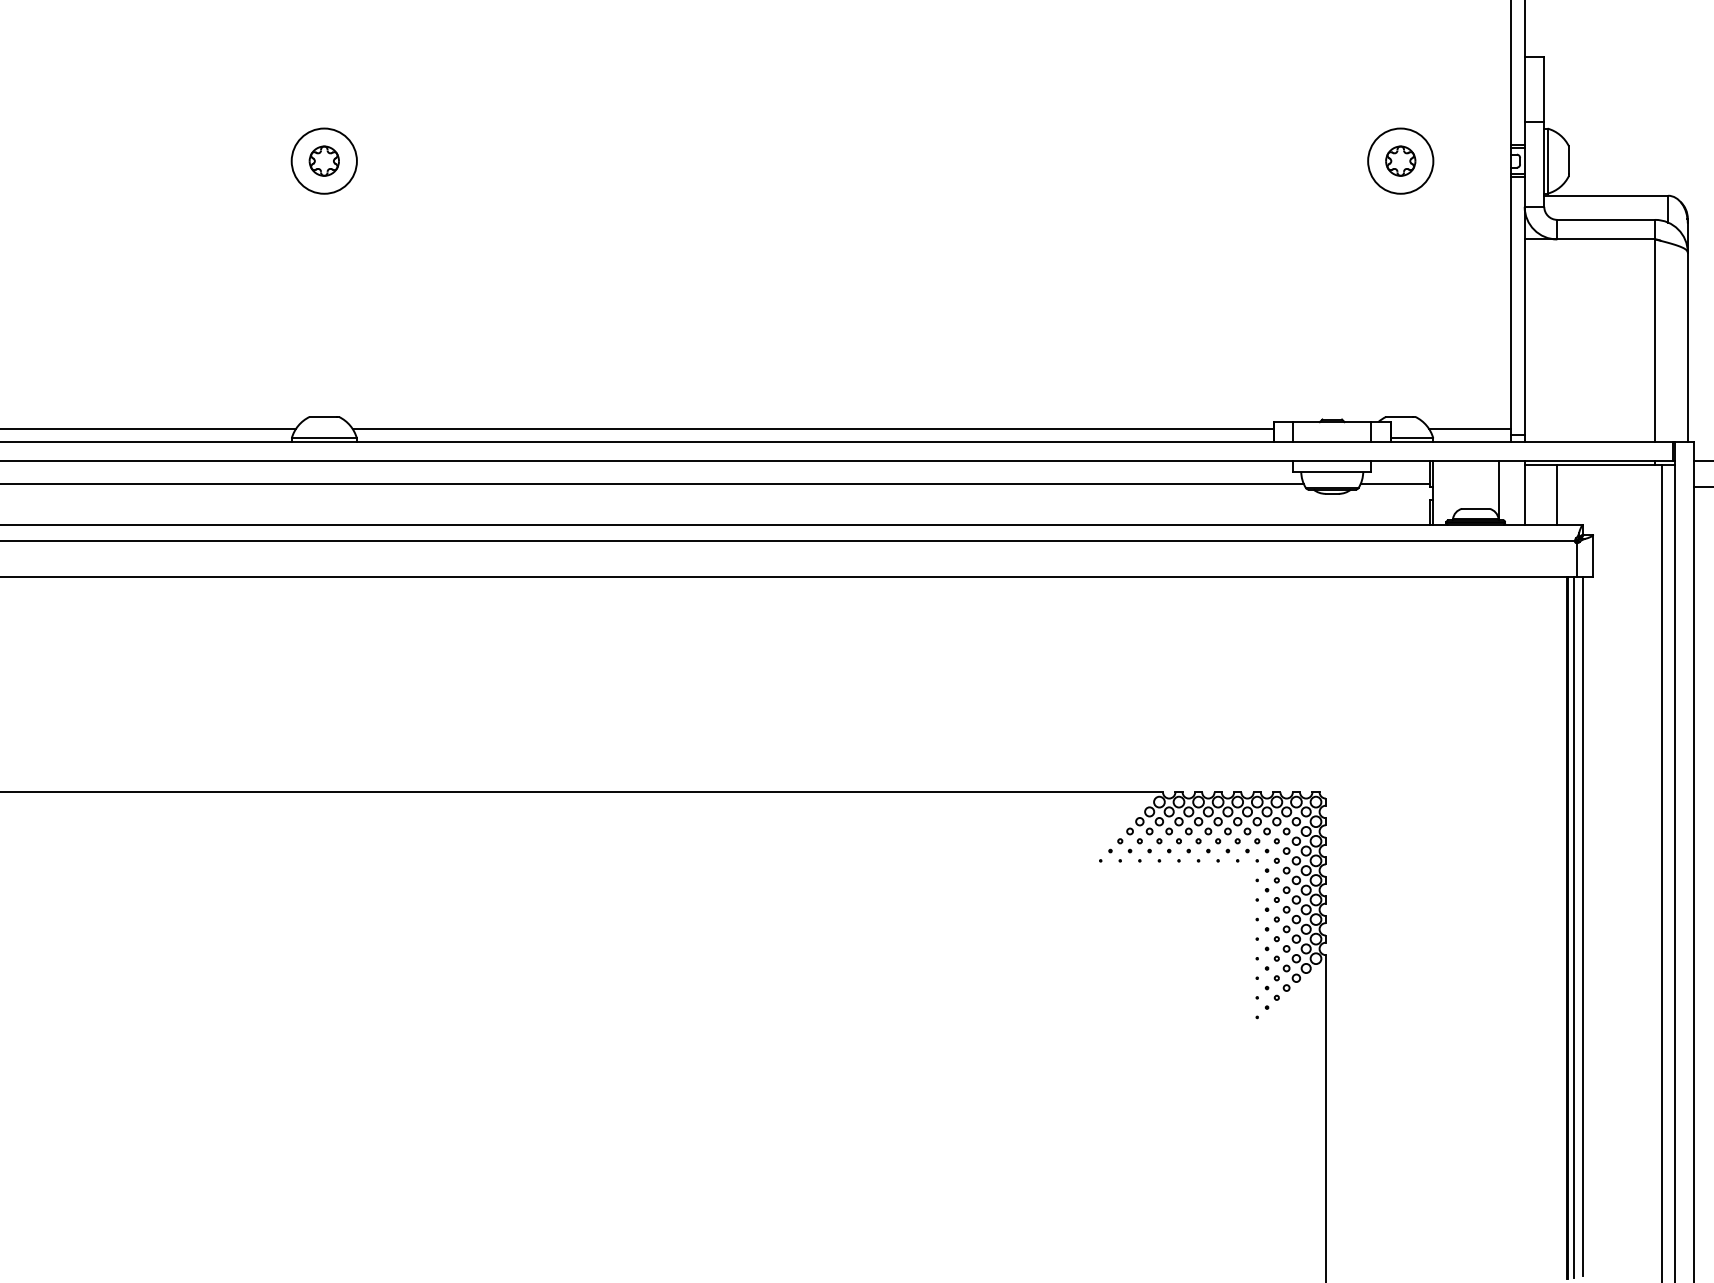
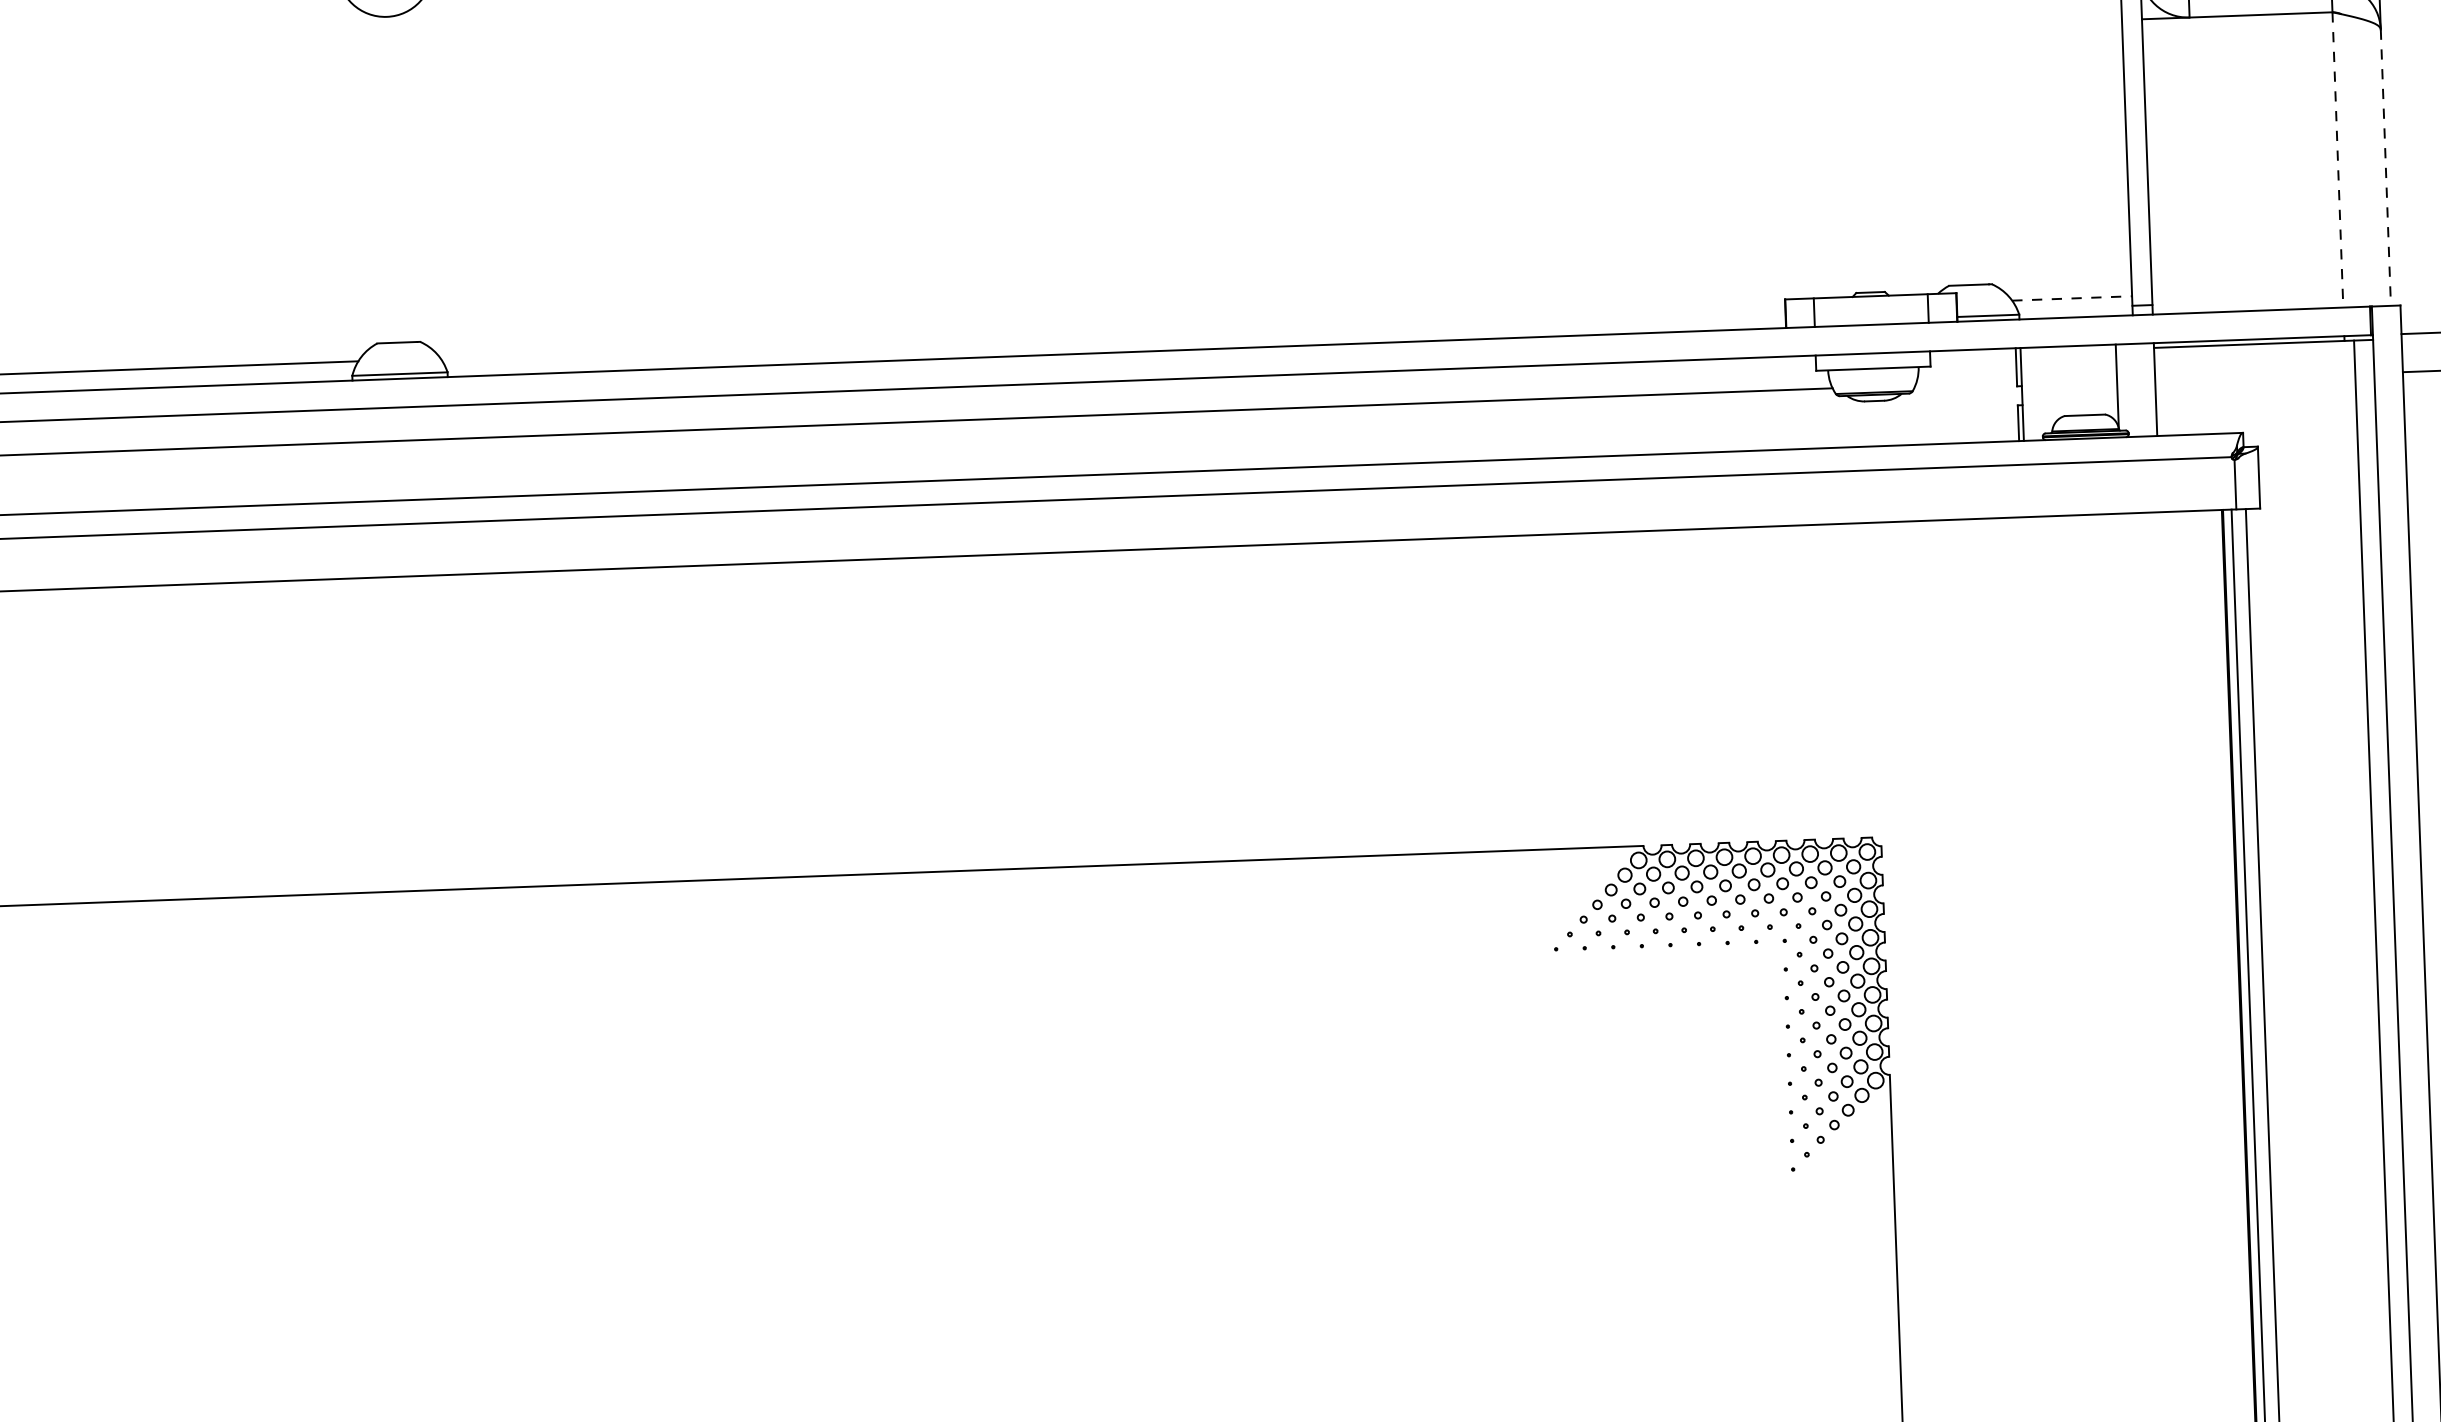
line: (1655, 341) -> (2338, 161), solid -> dashed
line: (1687, 347) -> (2385, 168), solid -> dashed
line: (812, 428) -> (1112, 333), removed
line: (1470, 428) -> (2072, 298), solid -> dashed
line: (1395, 484) -> (1966, 383), removed
line: (1557, 494) -> (2203, 389), removed

